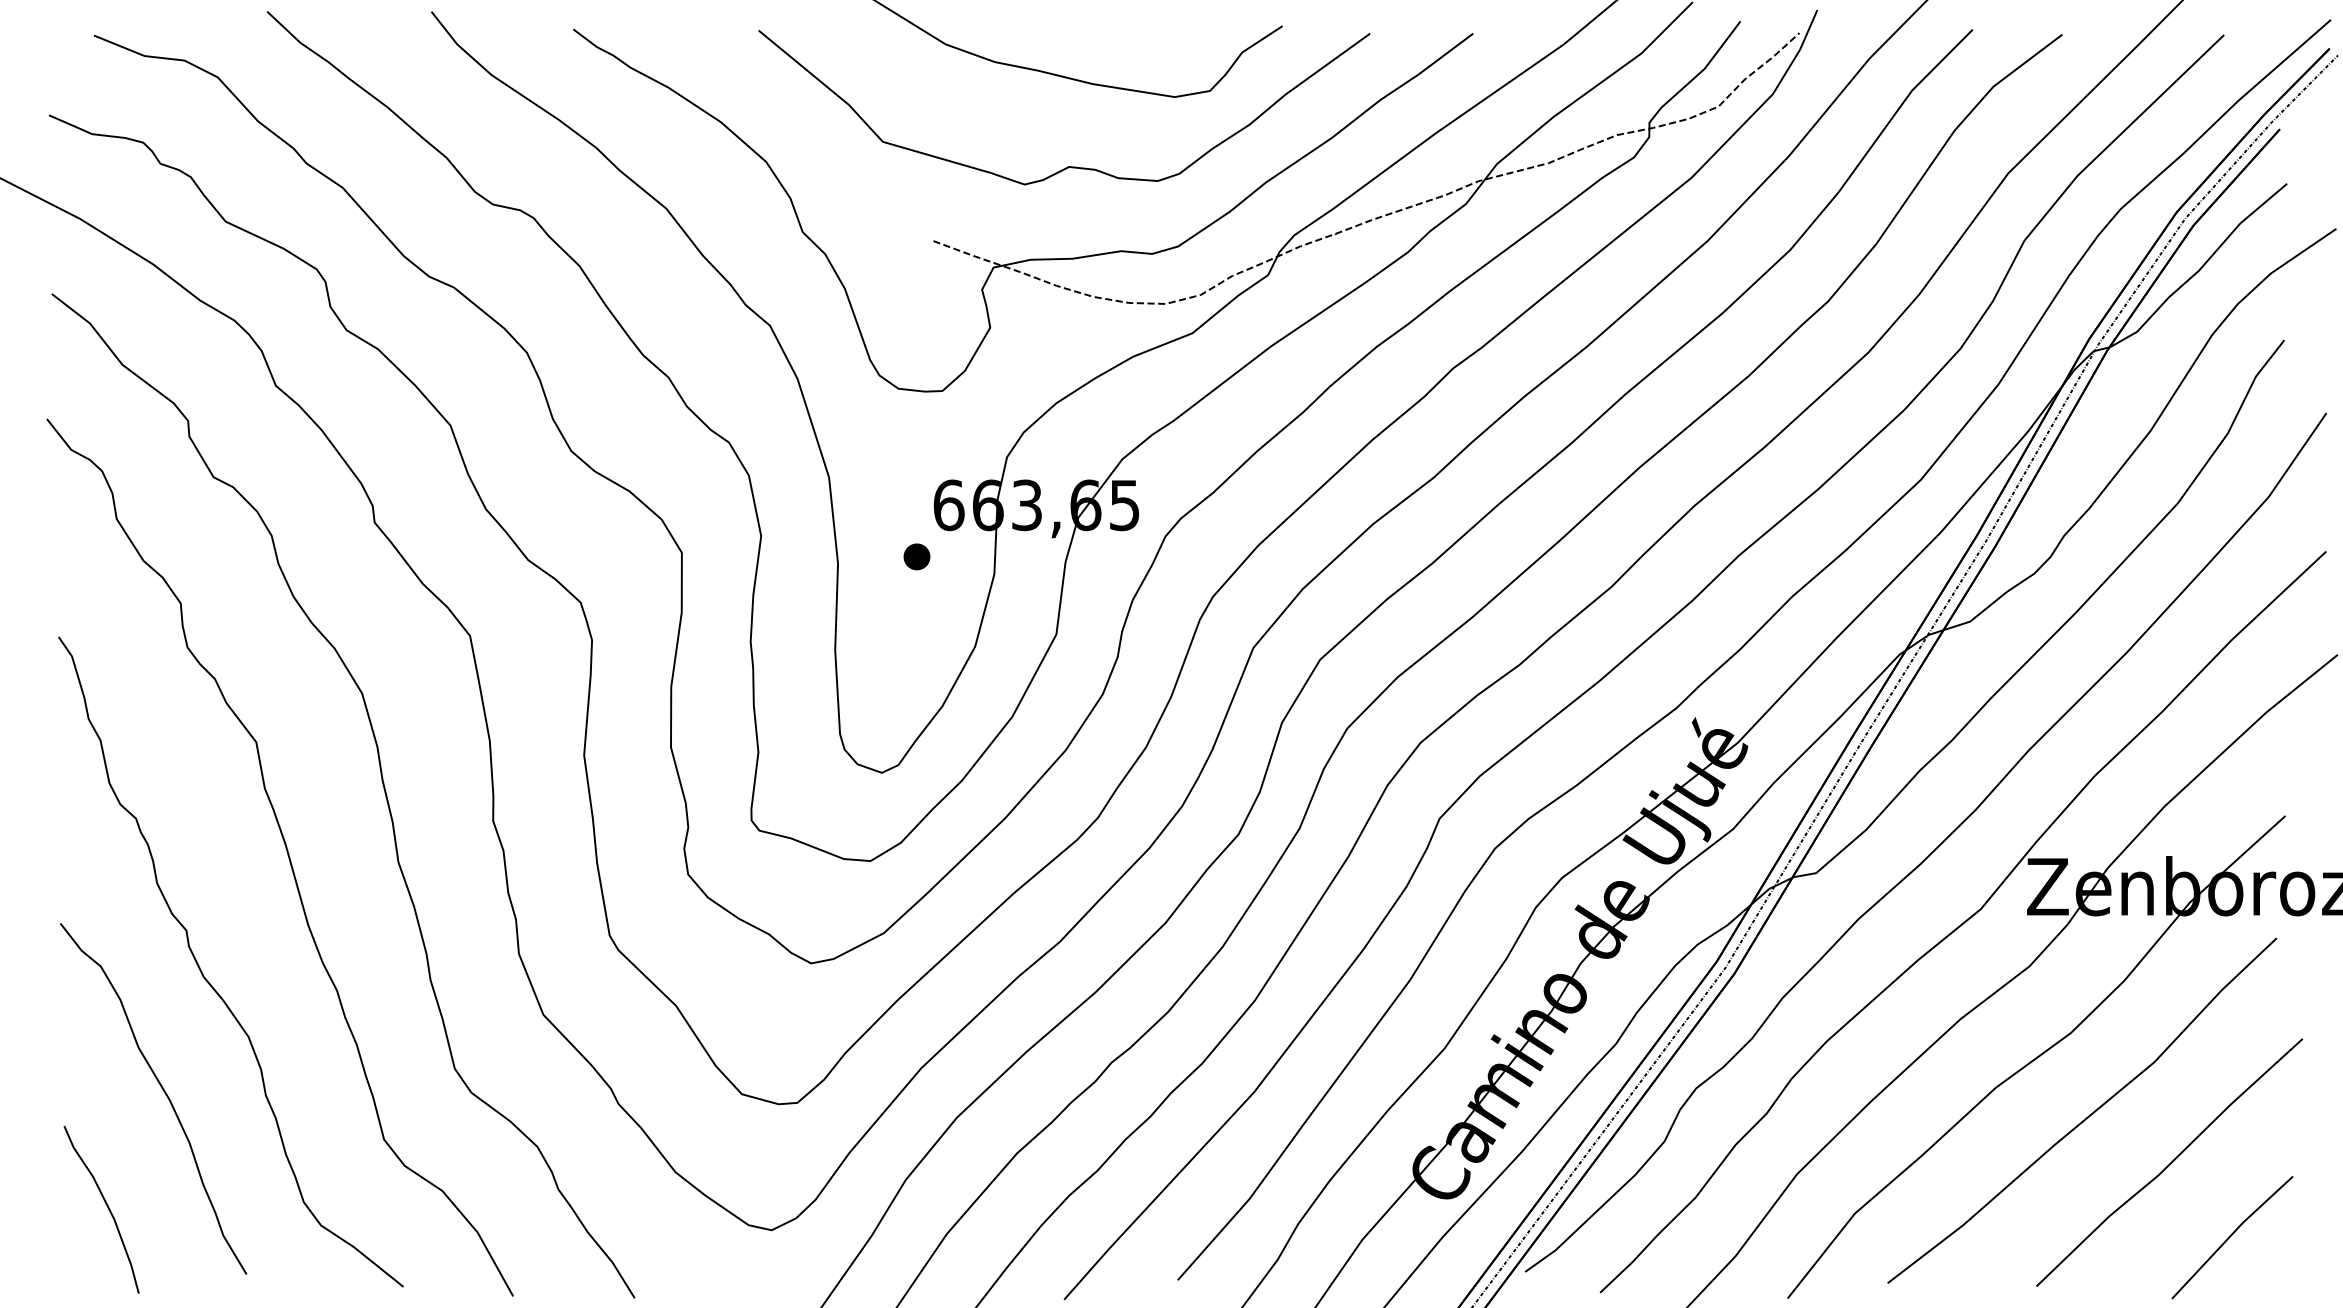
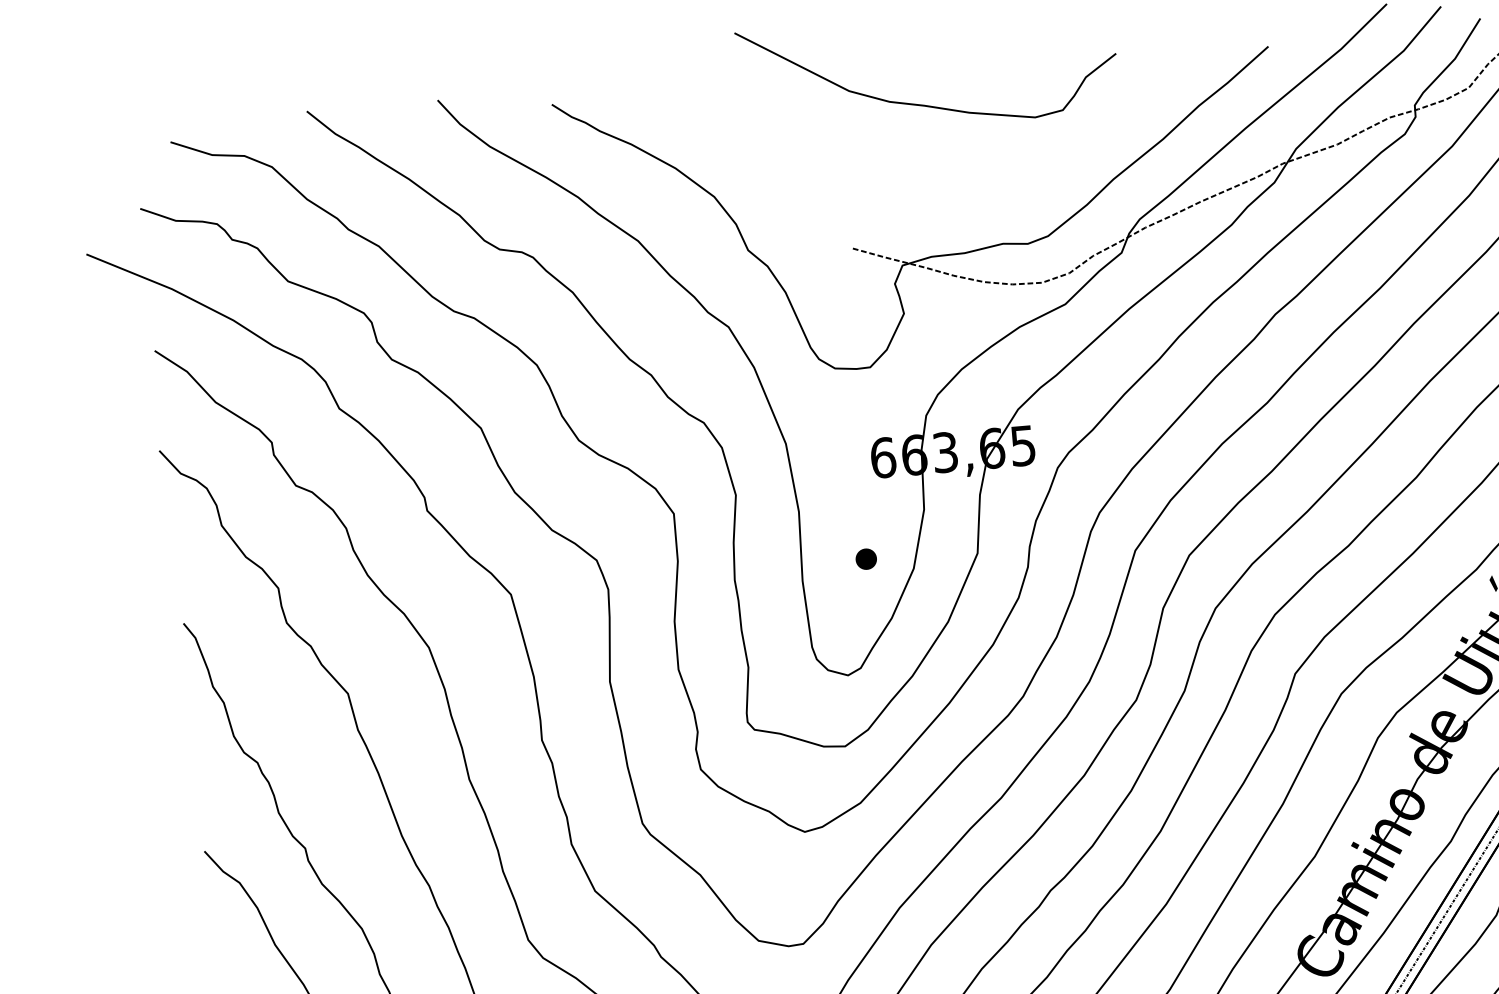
curve: (1067, 166) -> (954, 180), removed
part: (916, 556) -> (865, 558), moved

